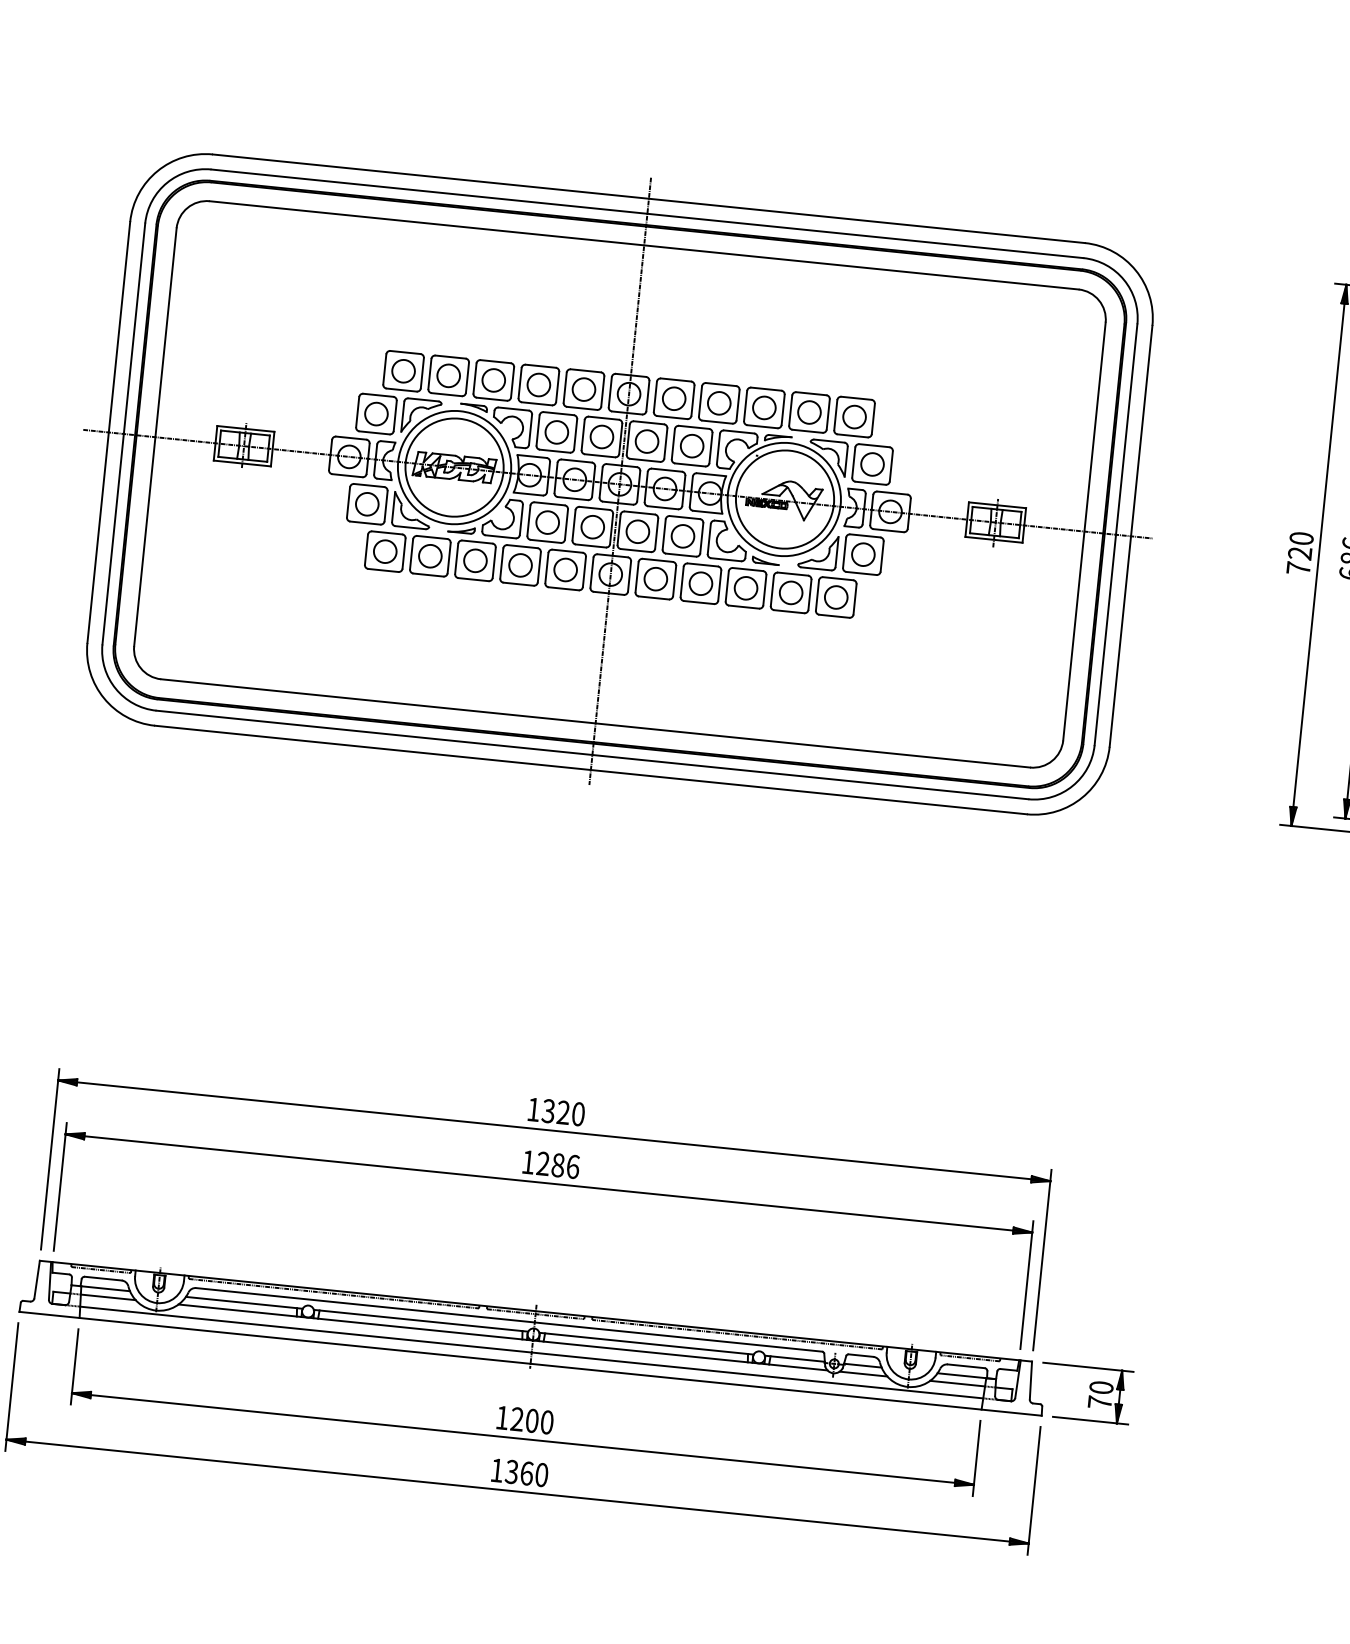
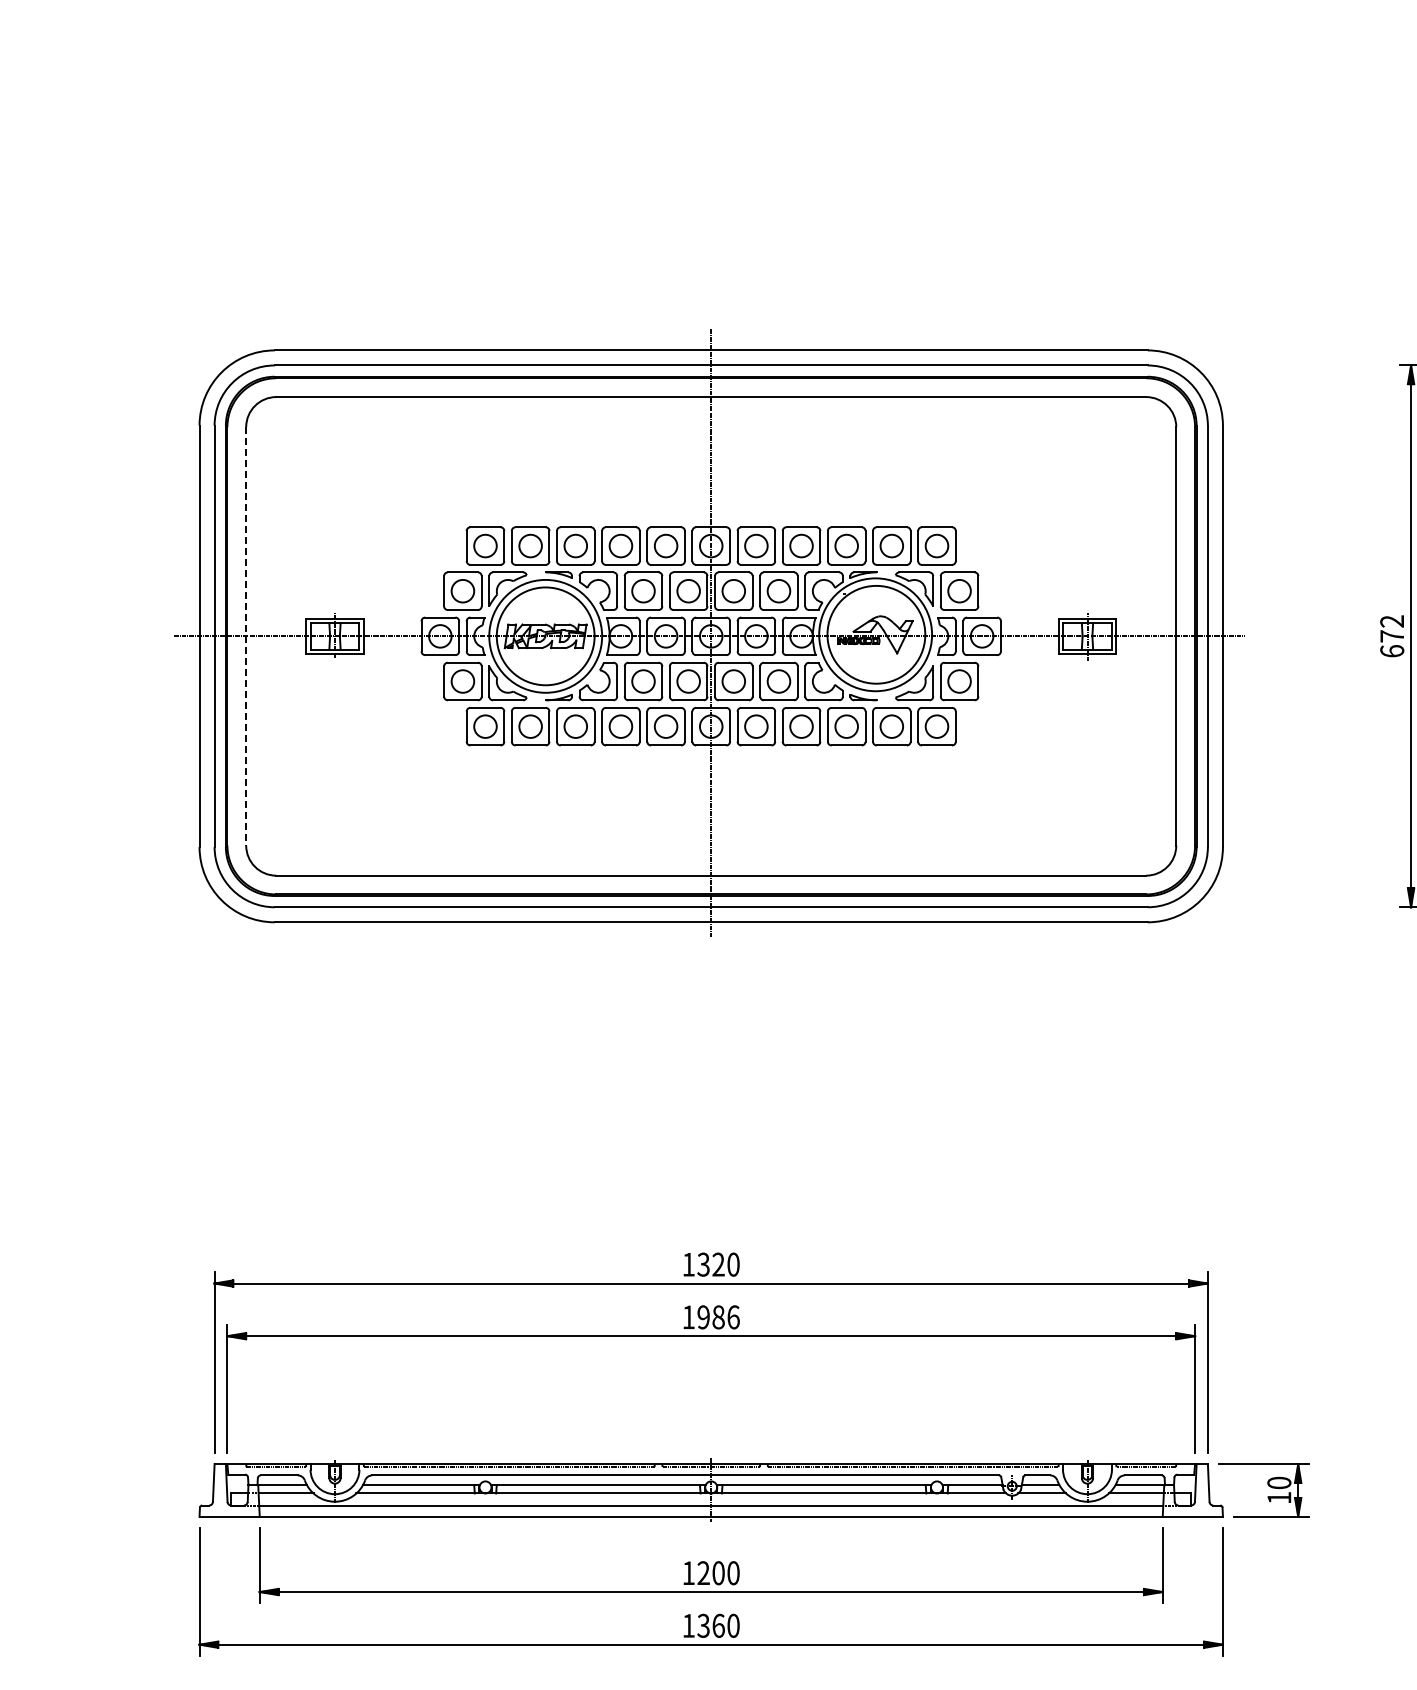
line: (155, 437) -> (246, 636), solid -> dashed
text: (1300, 553) -> (1392, 636), 720 -> 672
text: (543, 1163) -> (703, 1317), 1286 -> 1986
text: (1100, 1402) -> (1279, 1497), 70 -> 10

